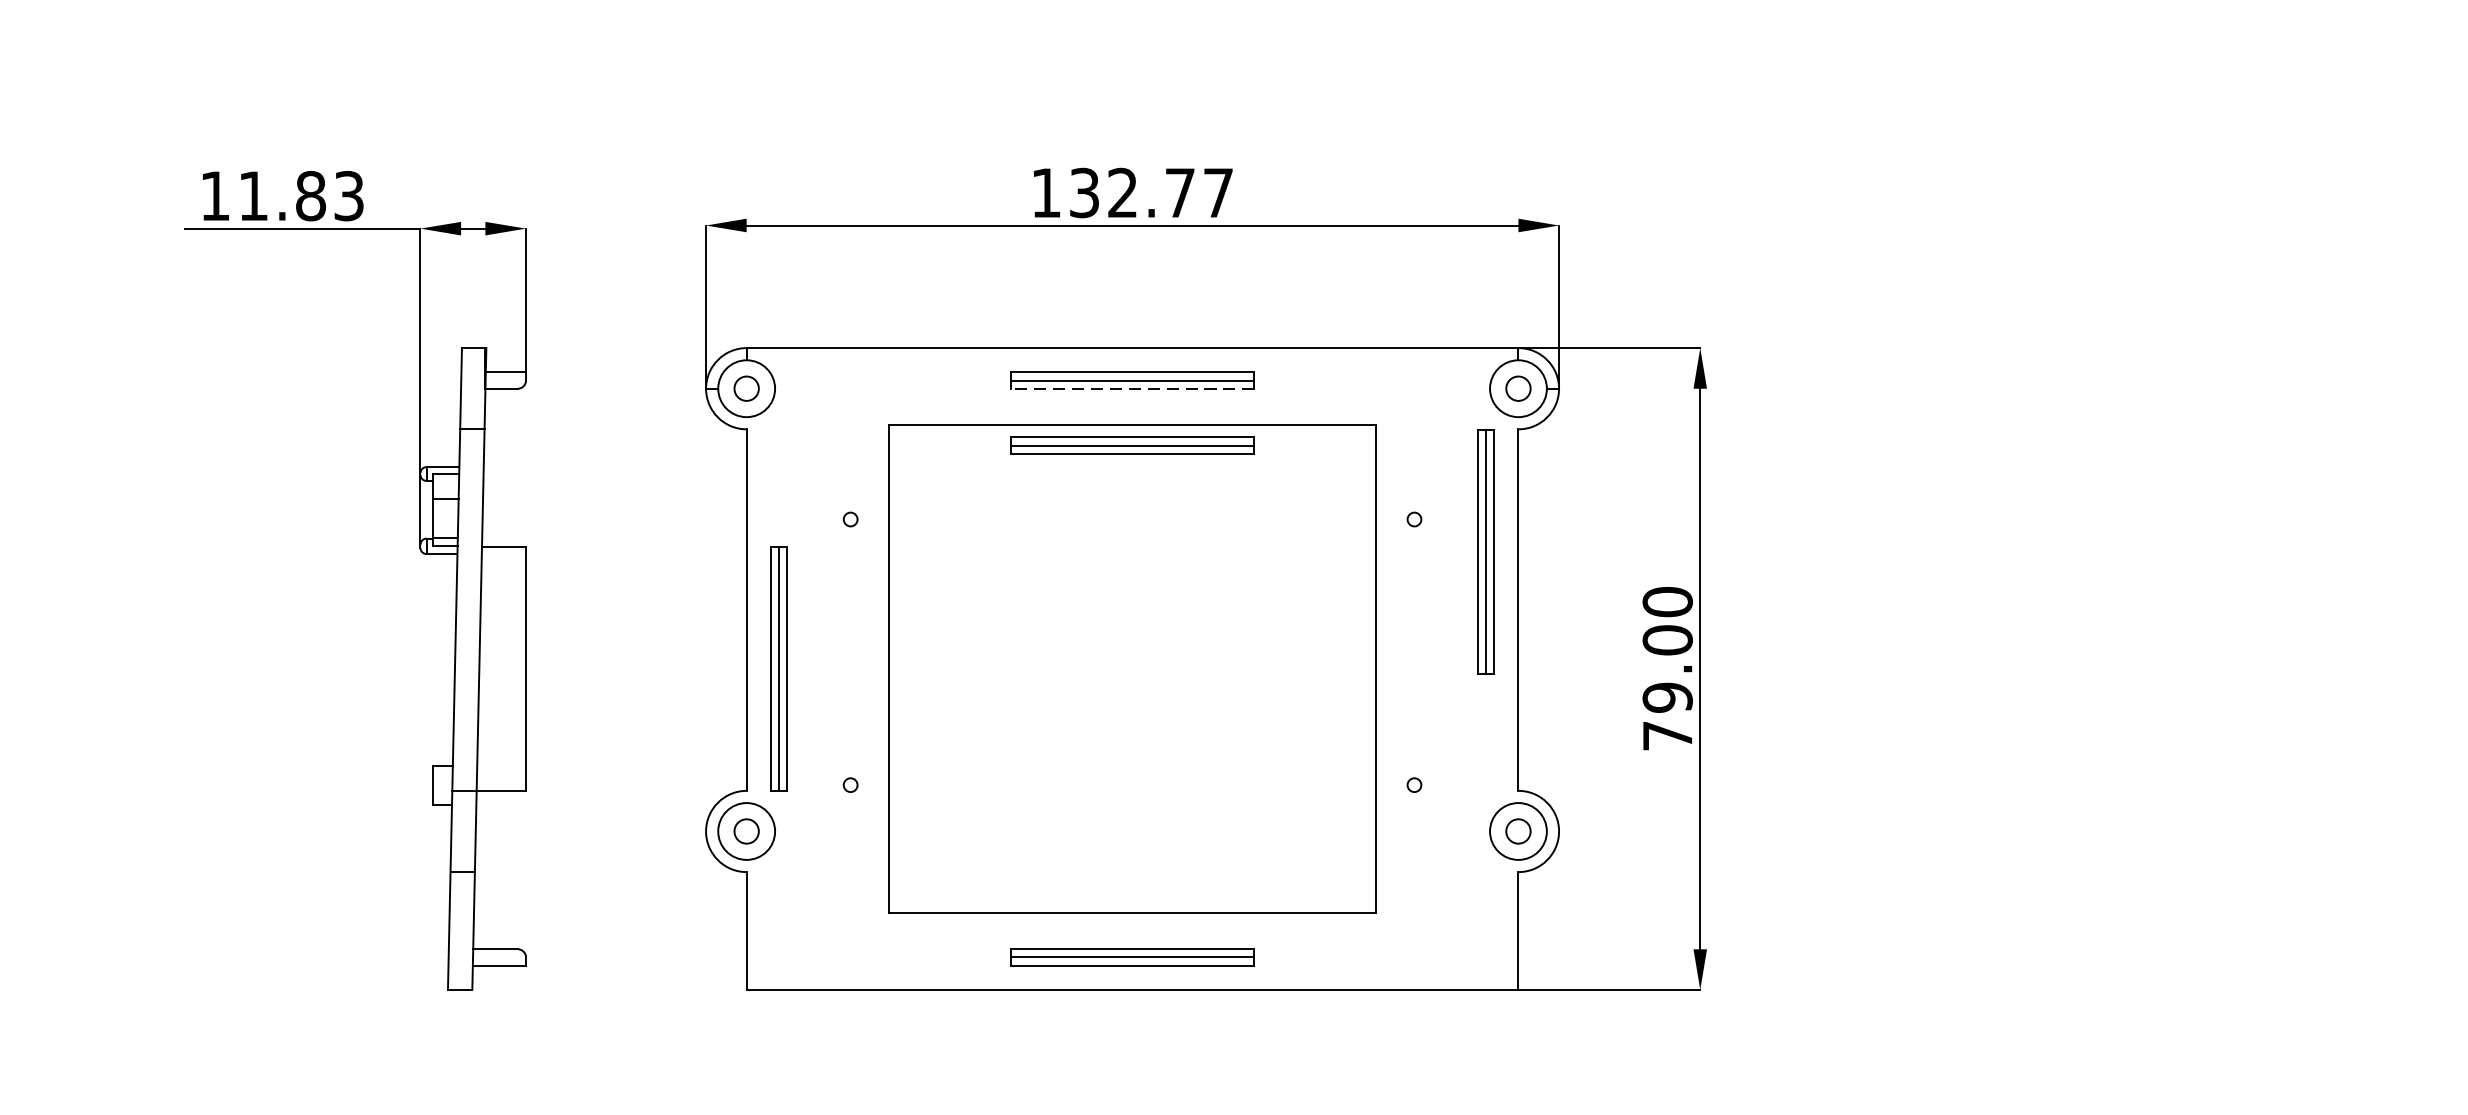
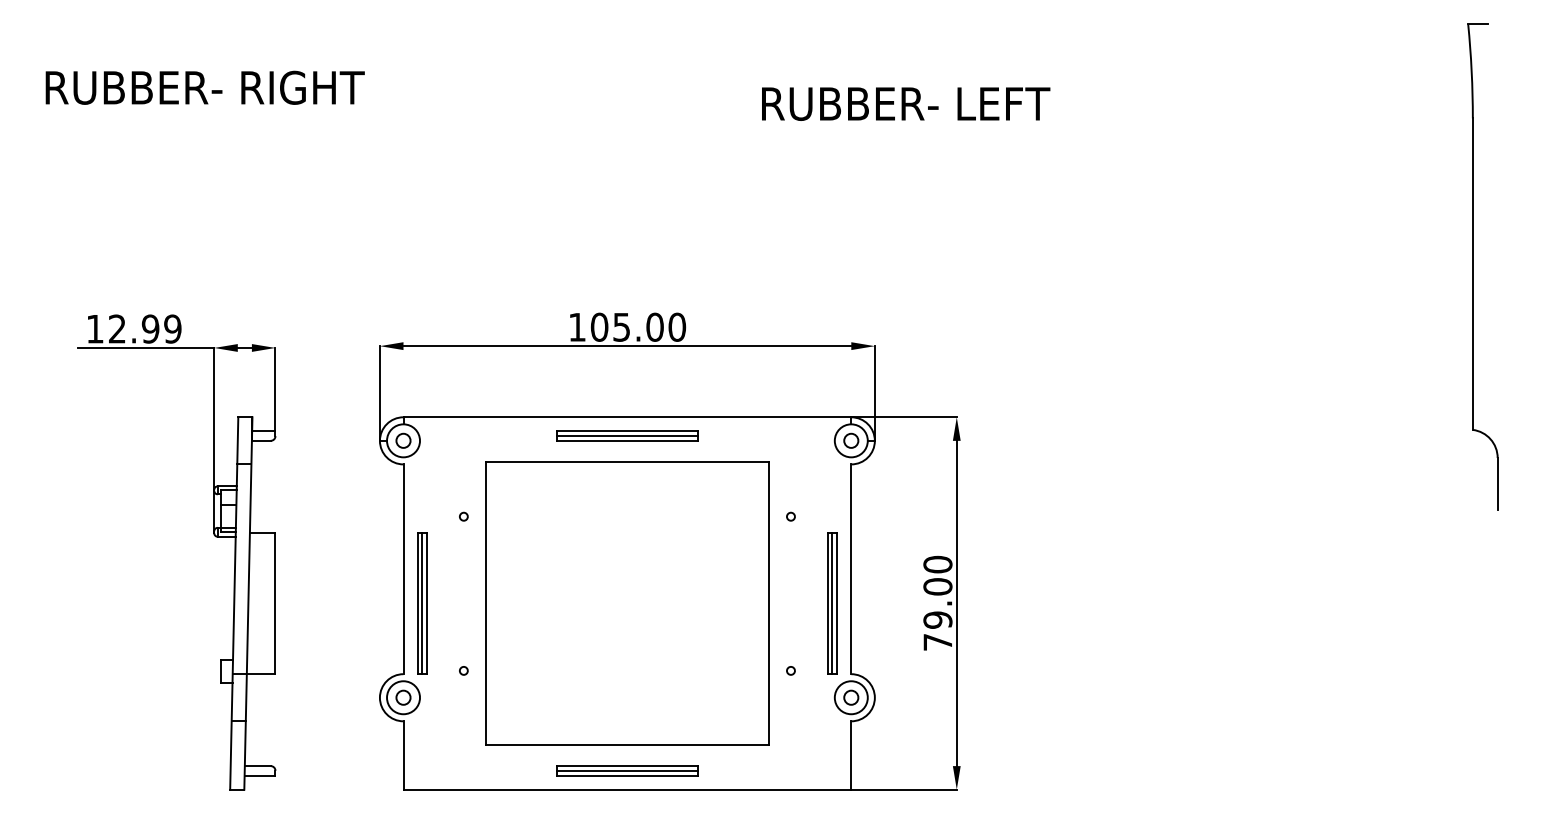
text: (1151, 191) -> (638, 326), 132.77 -> 105.00
text: (302, 195) -> (145, 328), 11.83 -> 12.99
line: (1132, 388) -> (627, 440), dashed -> solid
part: (1132, 444) -> (627, 473), removed
part: (1486, 551) -> (832, 603), moved

